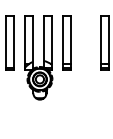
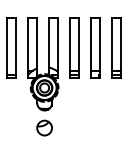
part: (85, 42) -> (95, 47), added
part: (39, 114) -> (44, 127), added

